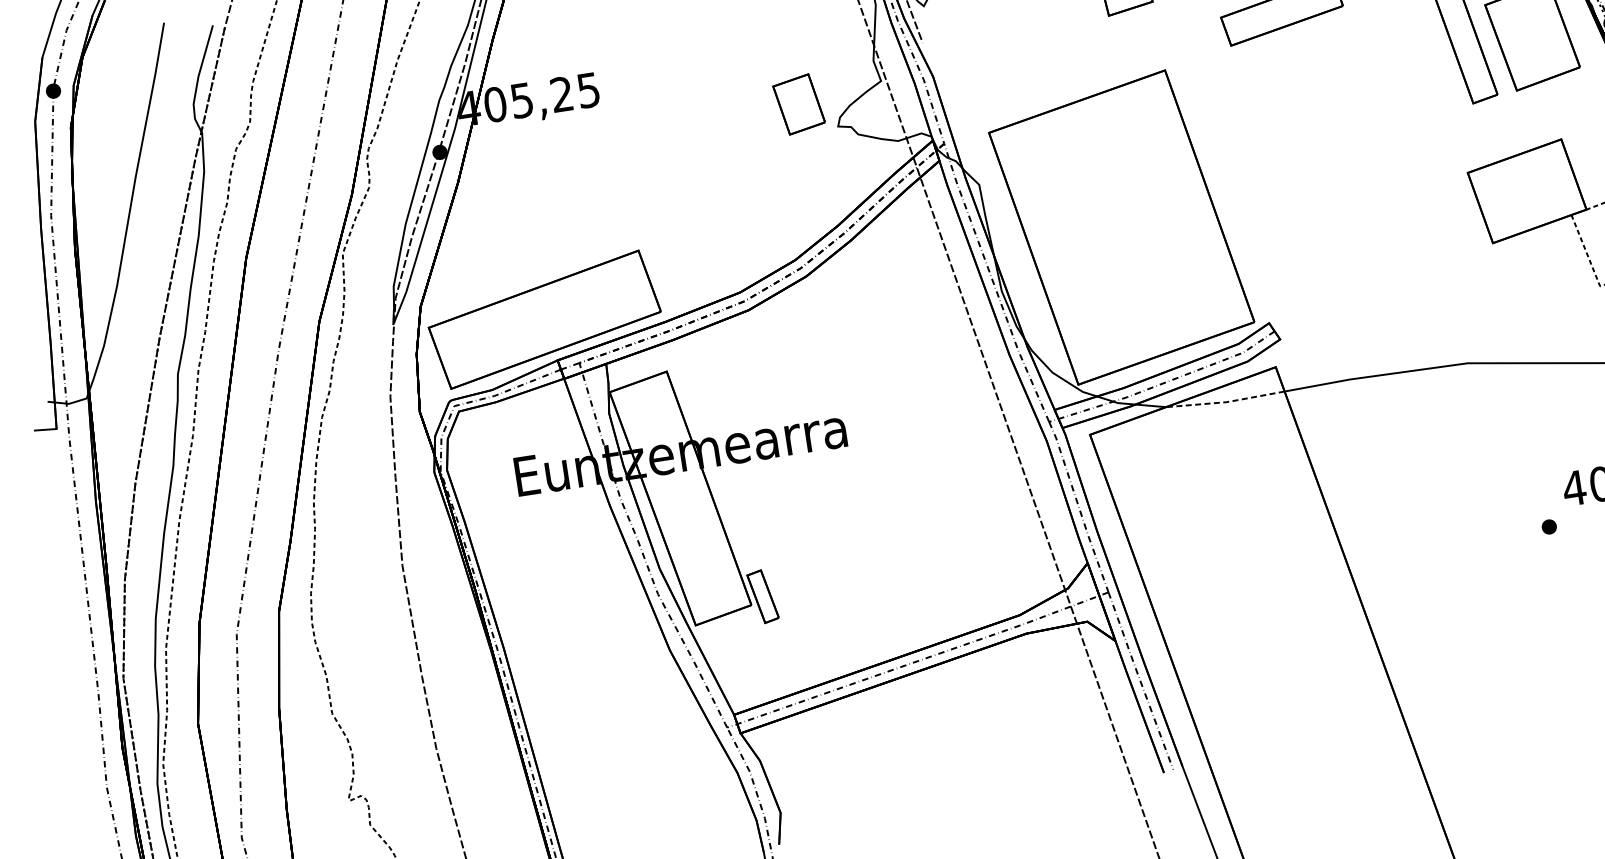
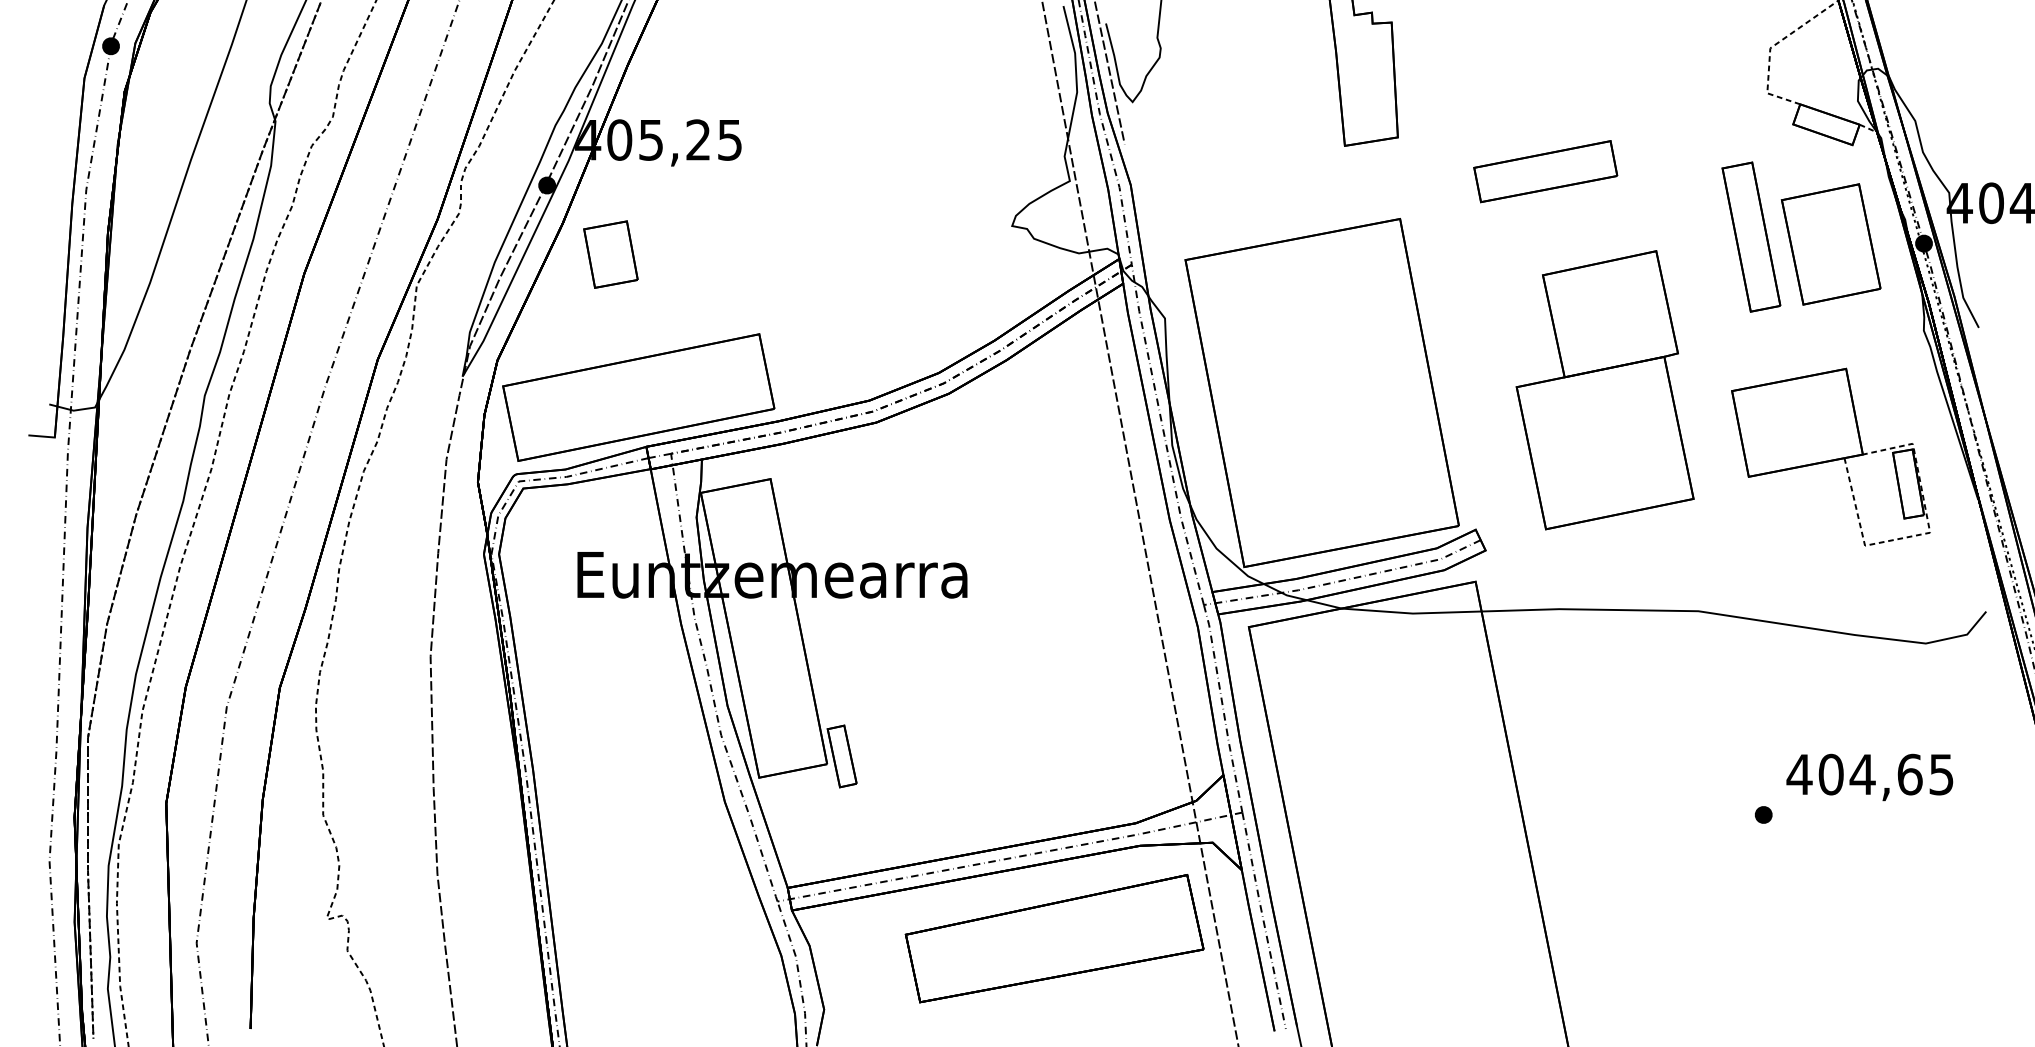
part: (798, 104) -> (610, 254), moved
part: (1359, 188) -> (1604, 390), added
line: (1225, 402) -> (1411, 613), dashed -> solid
part: (966, 723) -> (1054, 938), added

